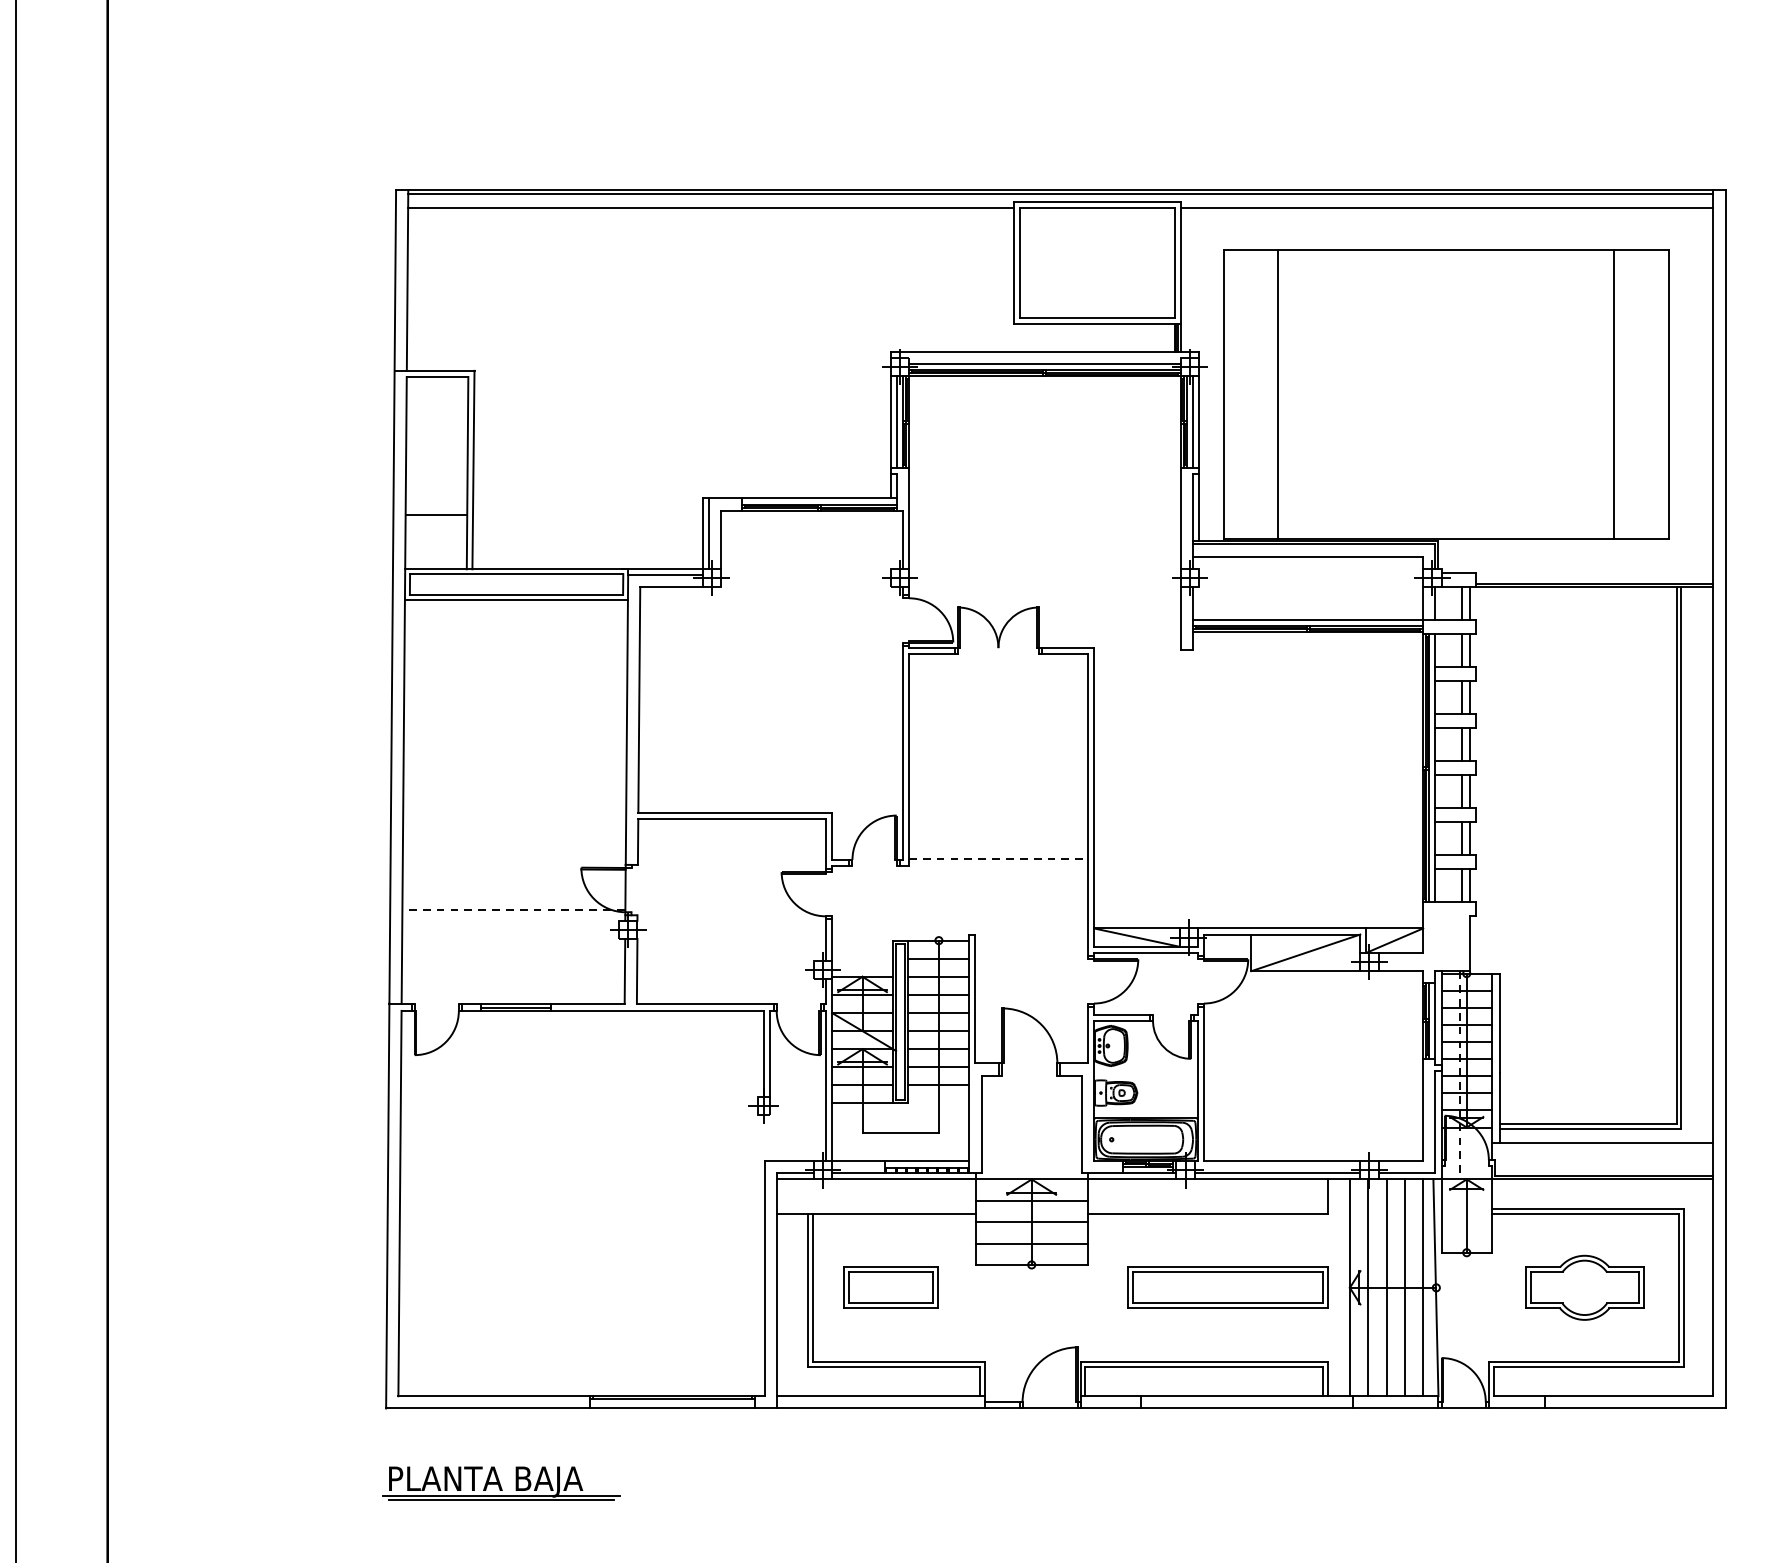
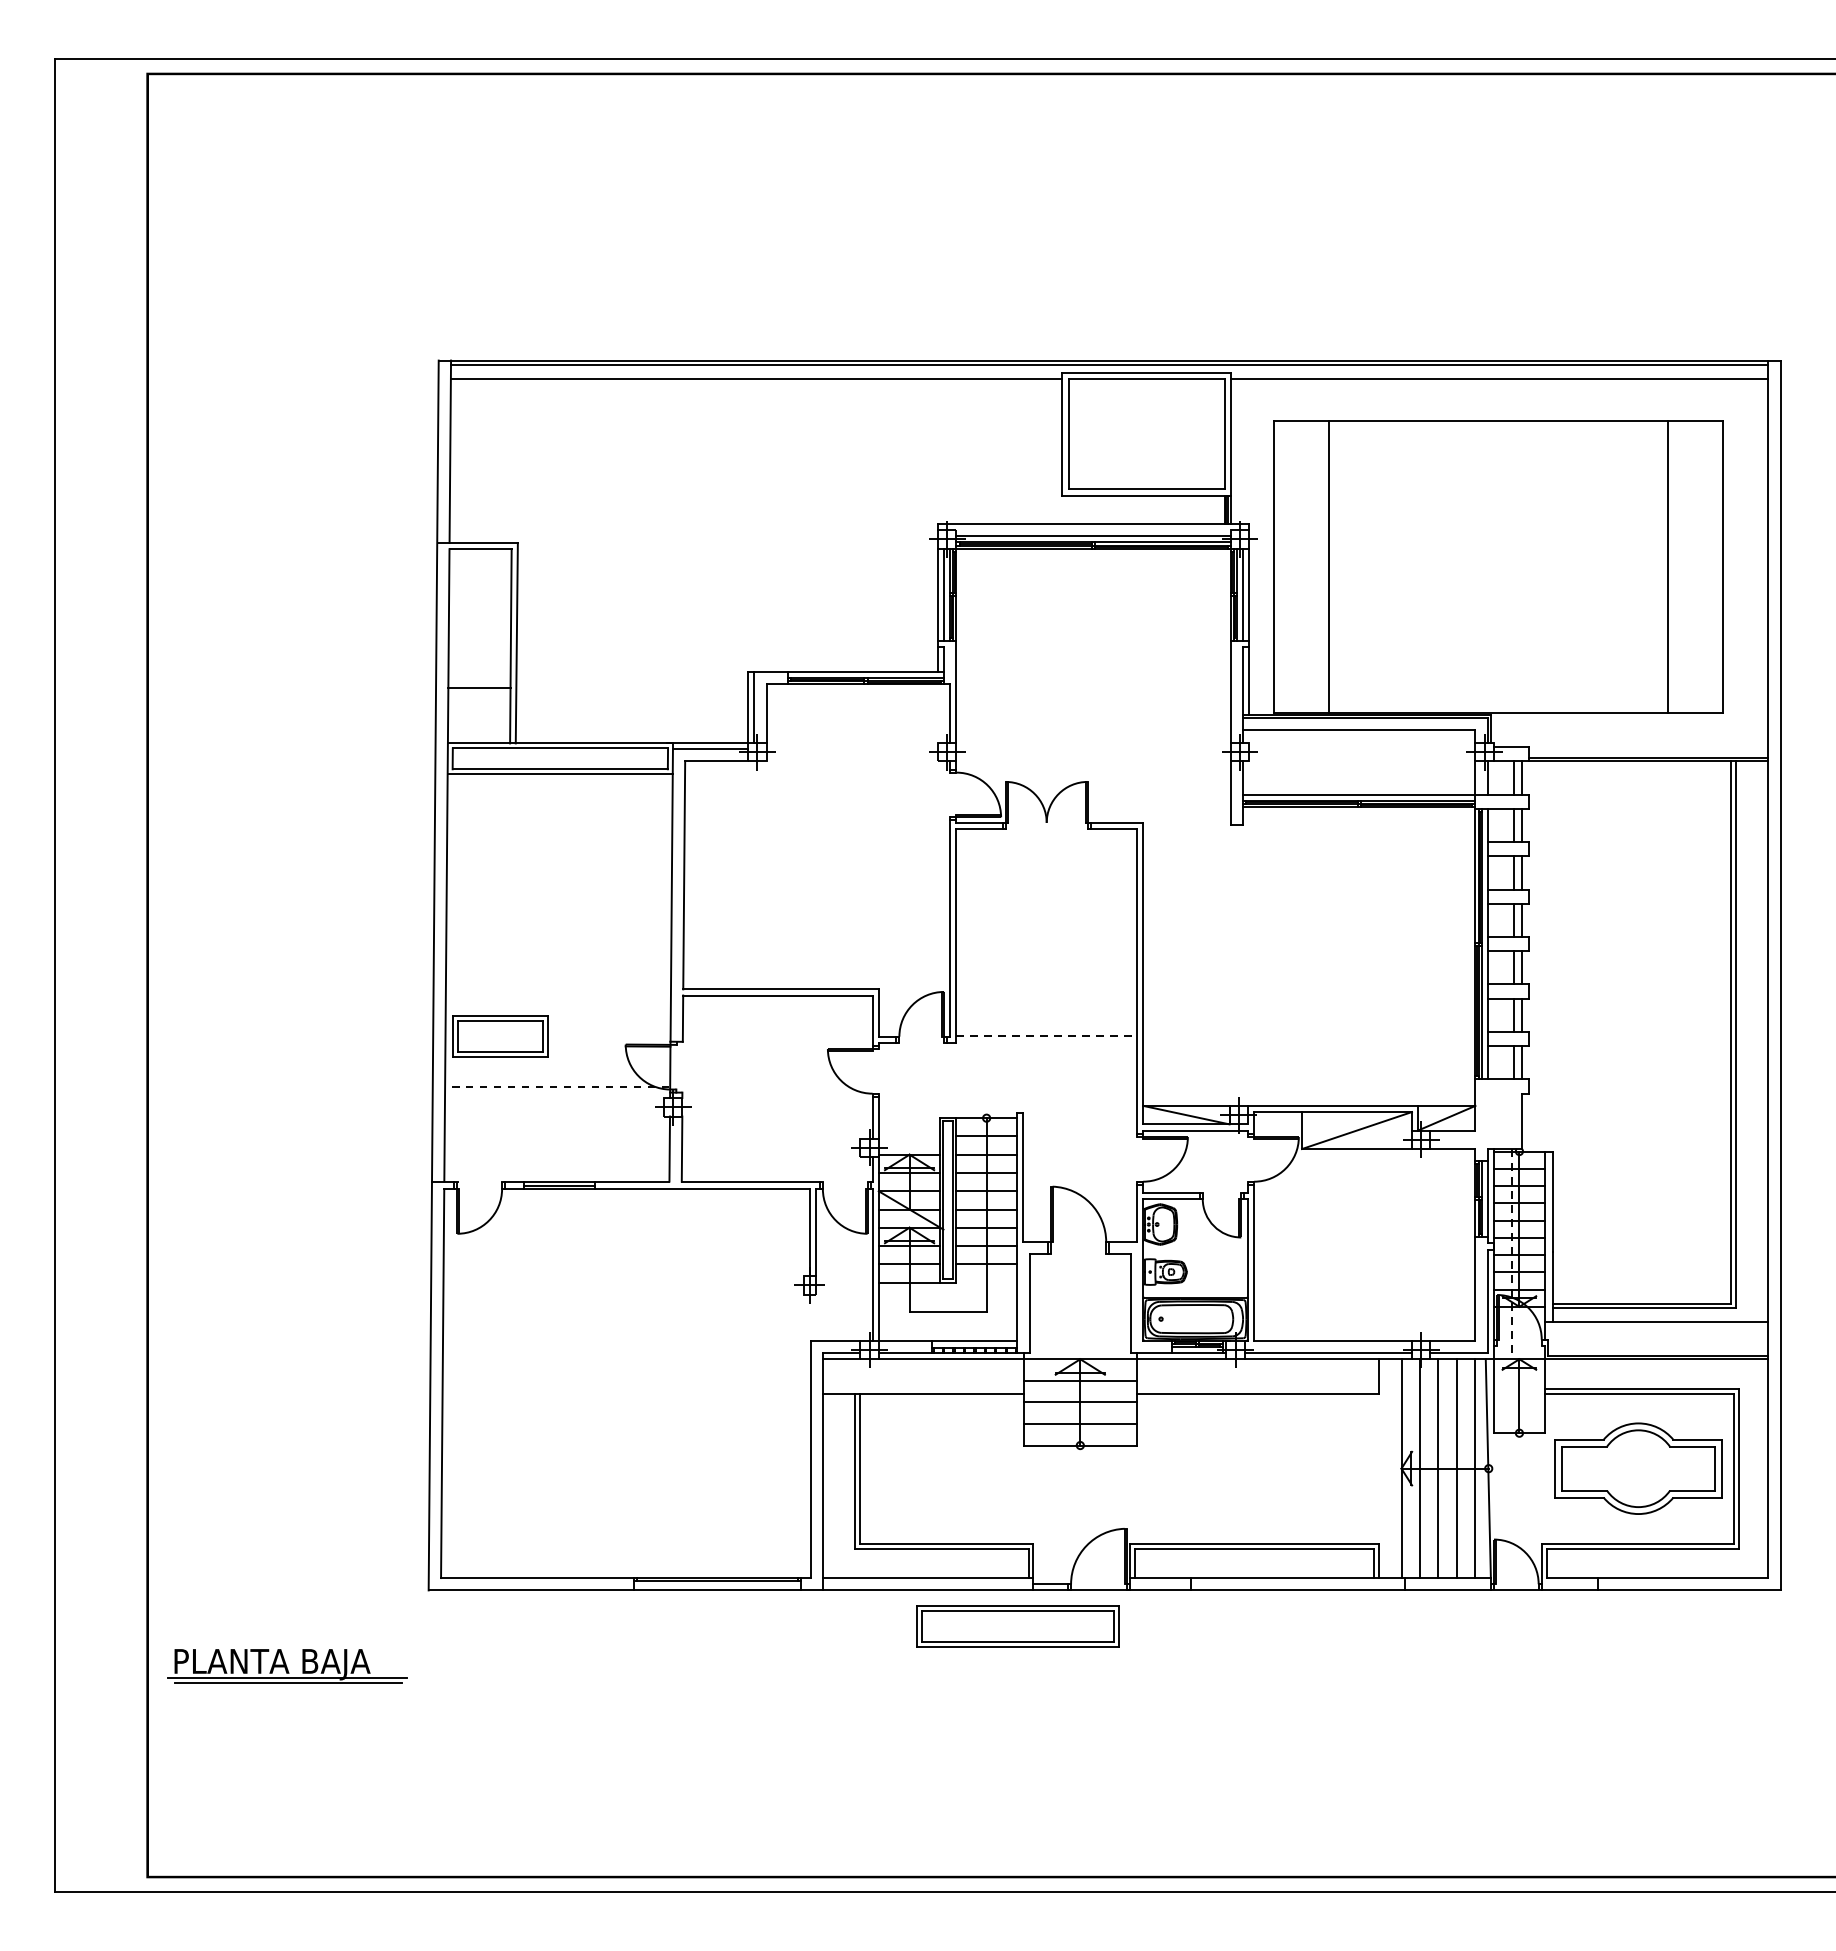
part: (890, 1287) -> (500, 1036), moved
part: (1227, 1287) -> (1017, 1626), moved
part: (1584, 1287) -> (1638, 1468), size x1.4
part: (500, 1483) -> (287, 1666), moved

